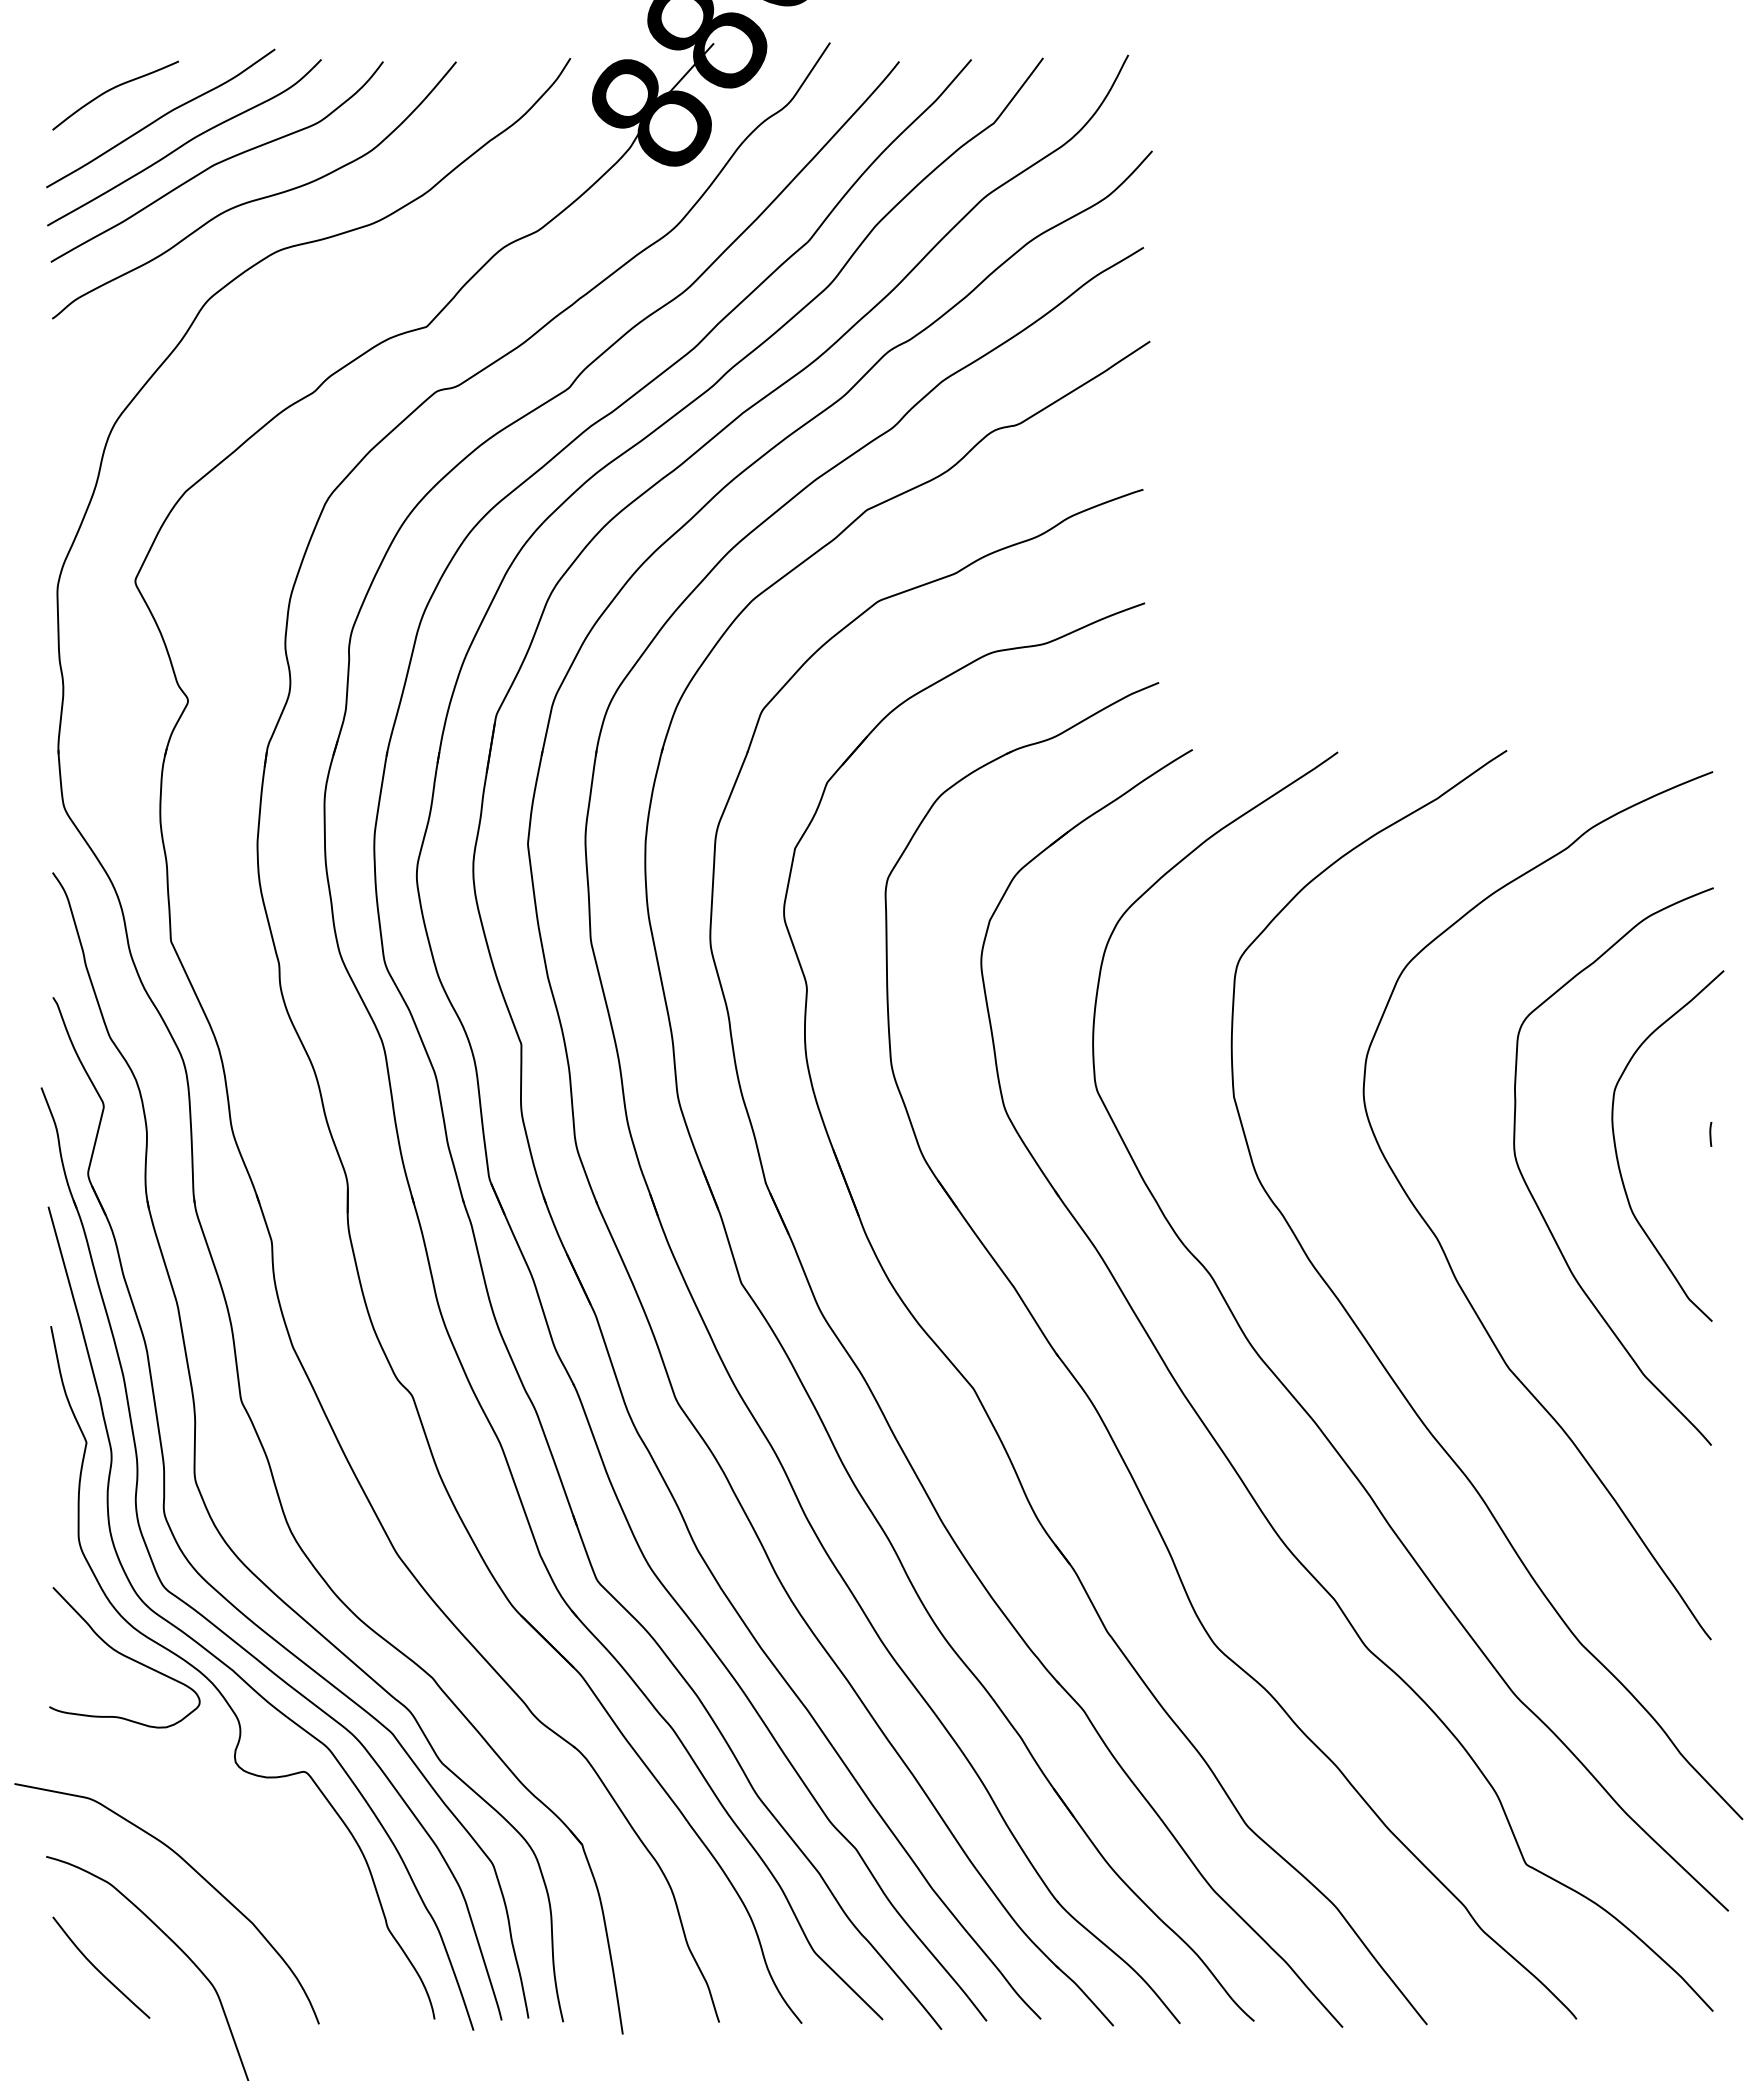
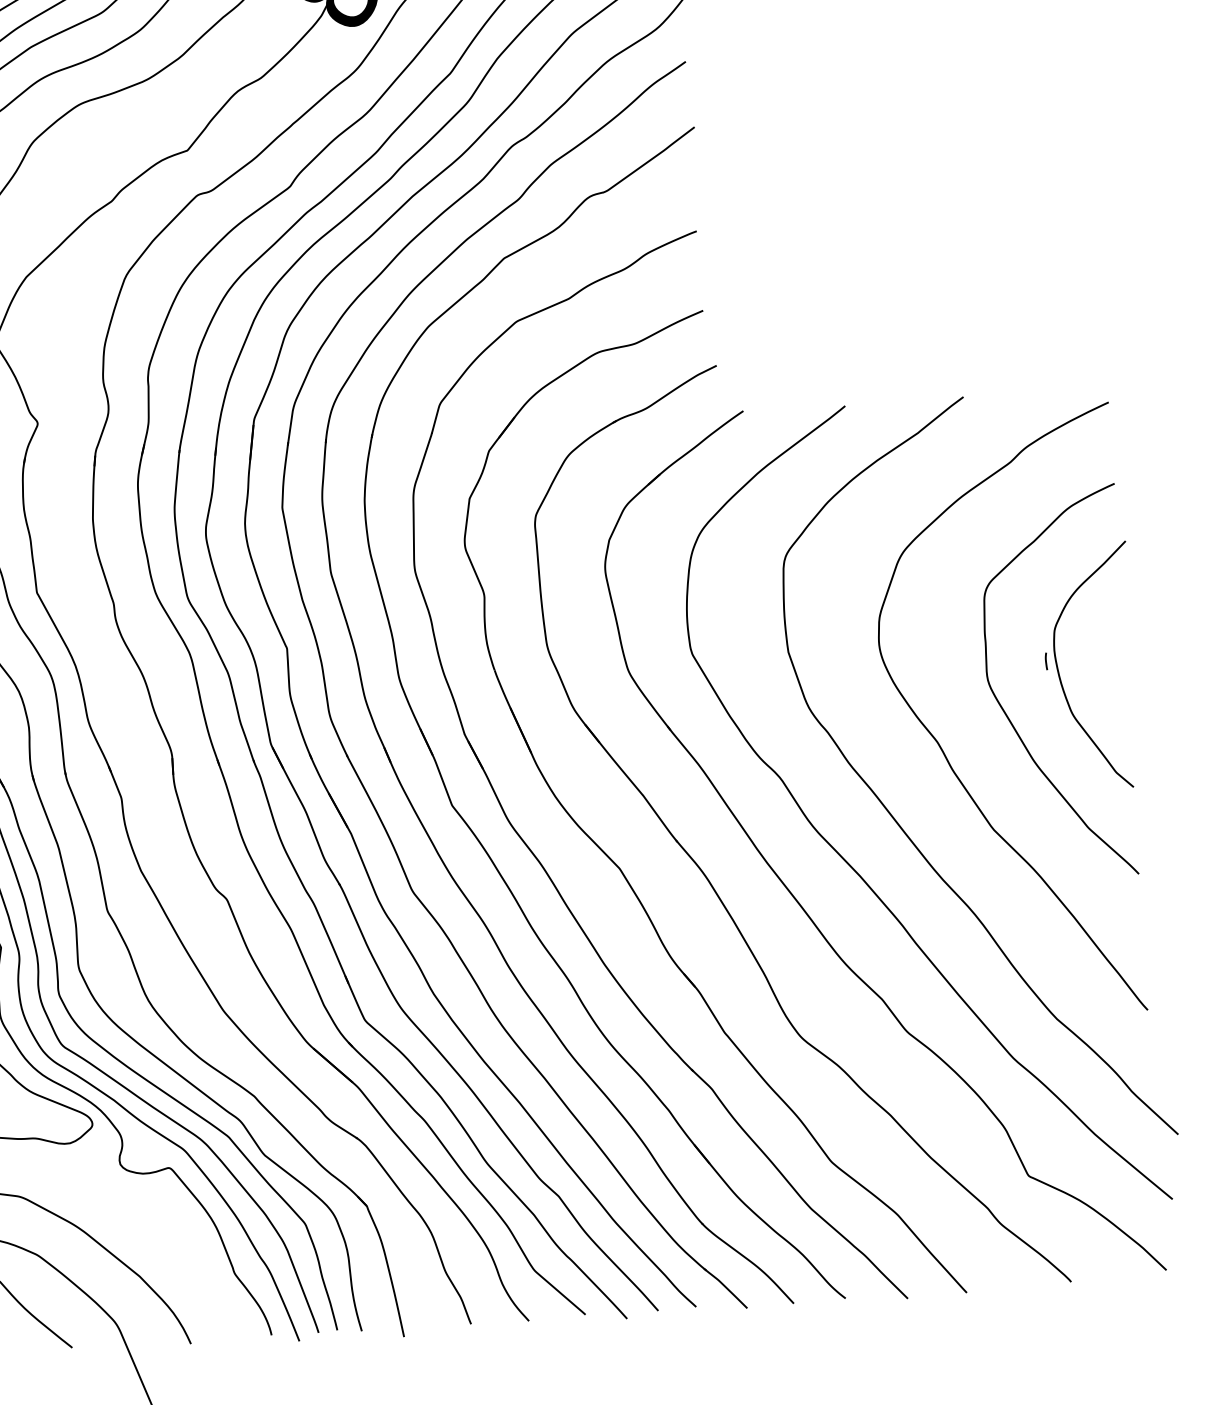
line: (1710, 1134) -> (1046, 661), moved

